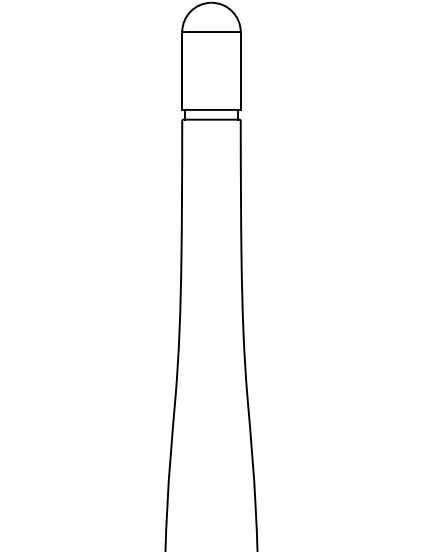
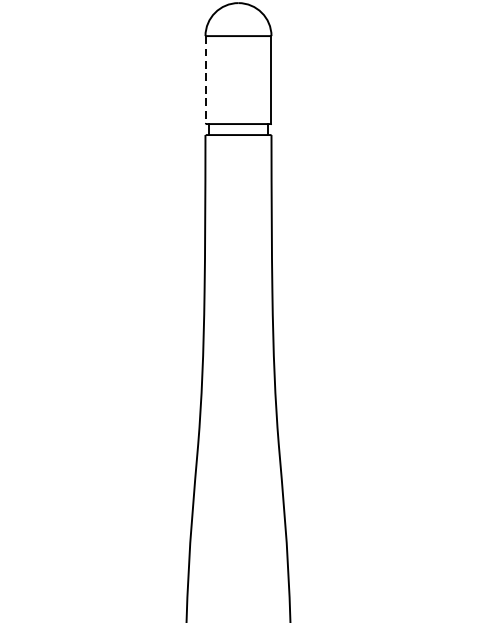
line: (182, 70) -> (205, 79), solid -> dashed

